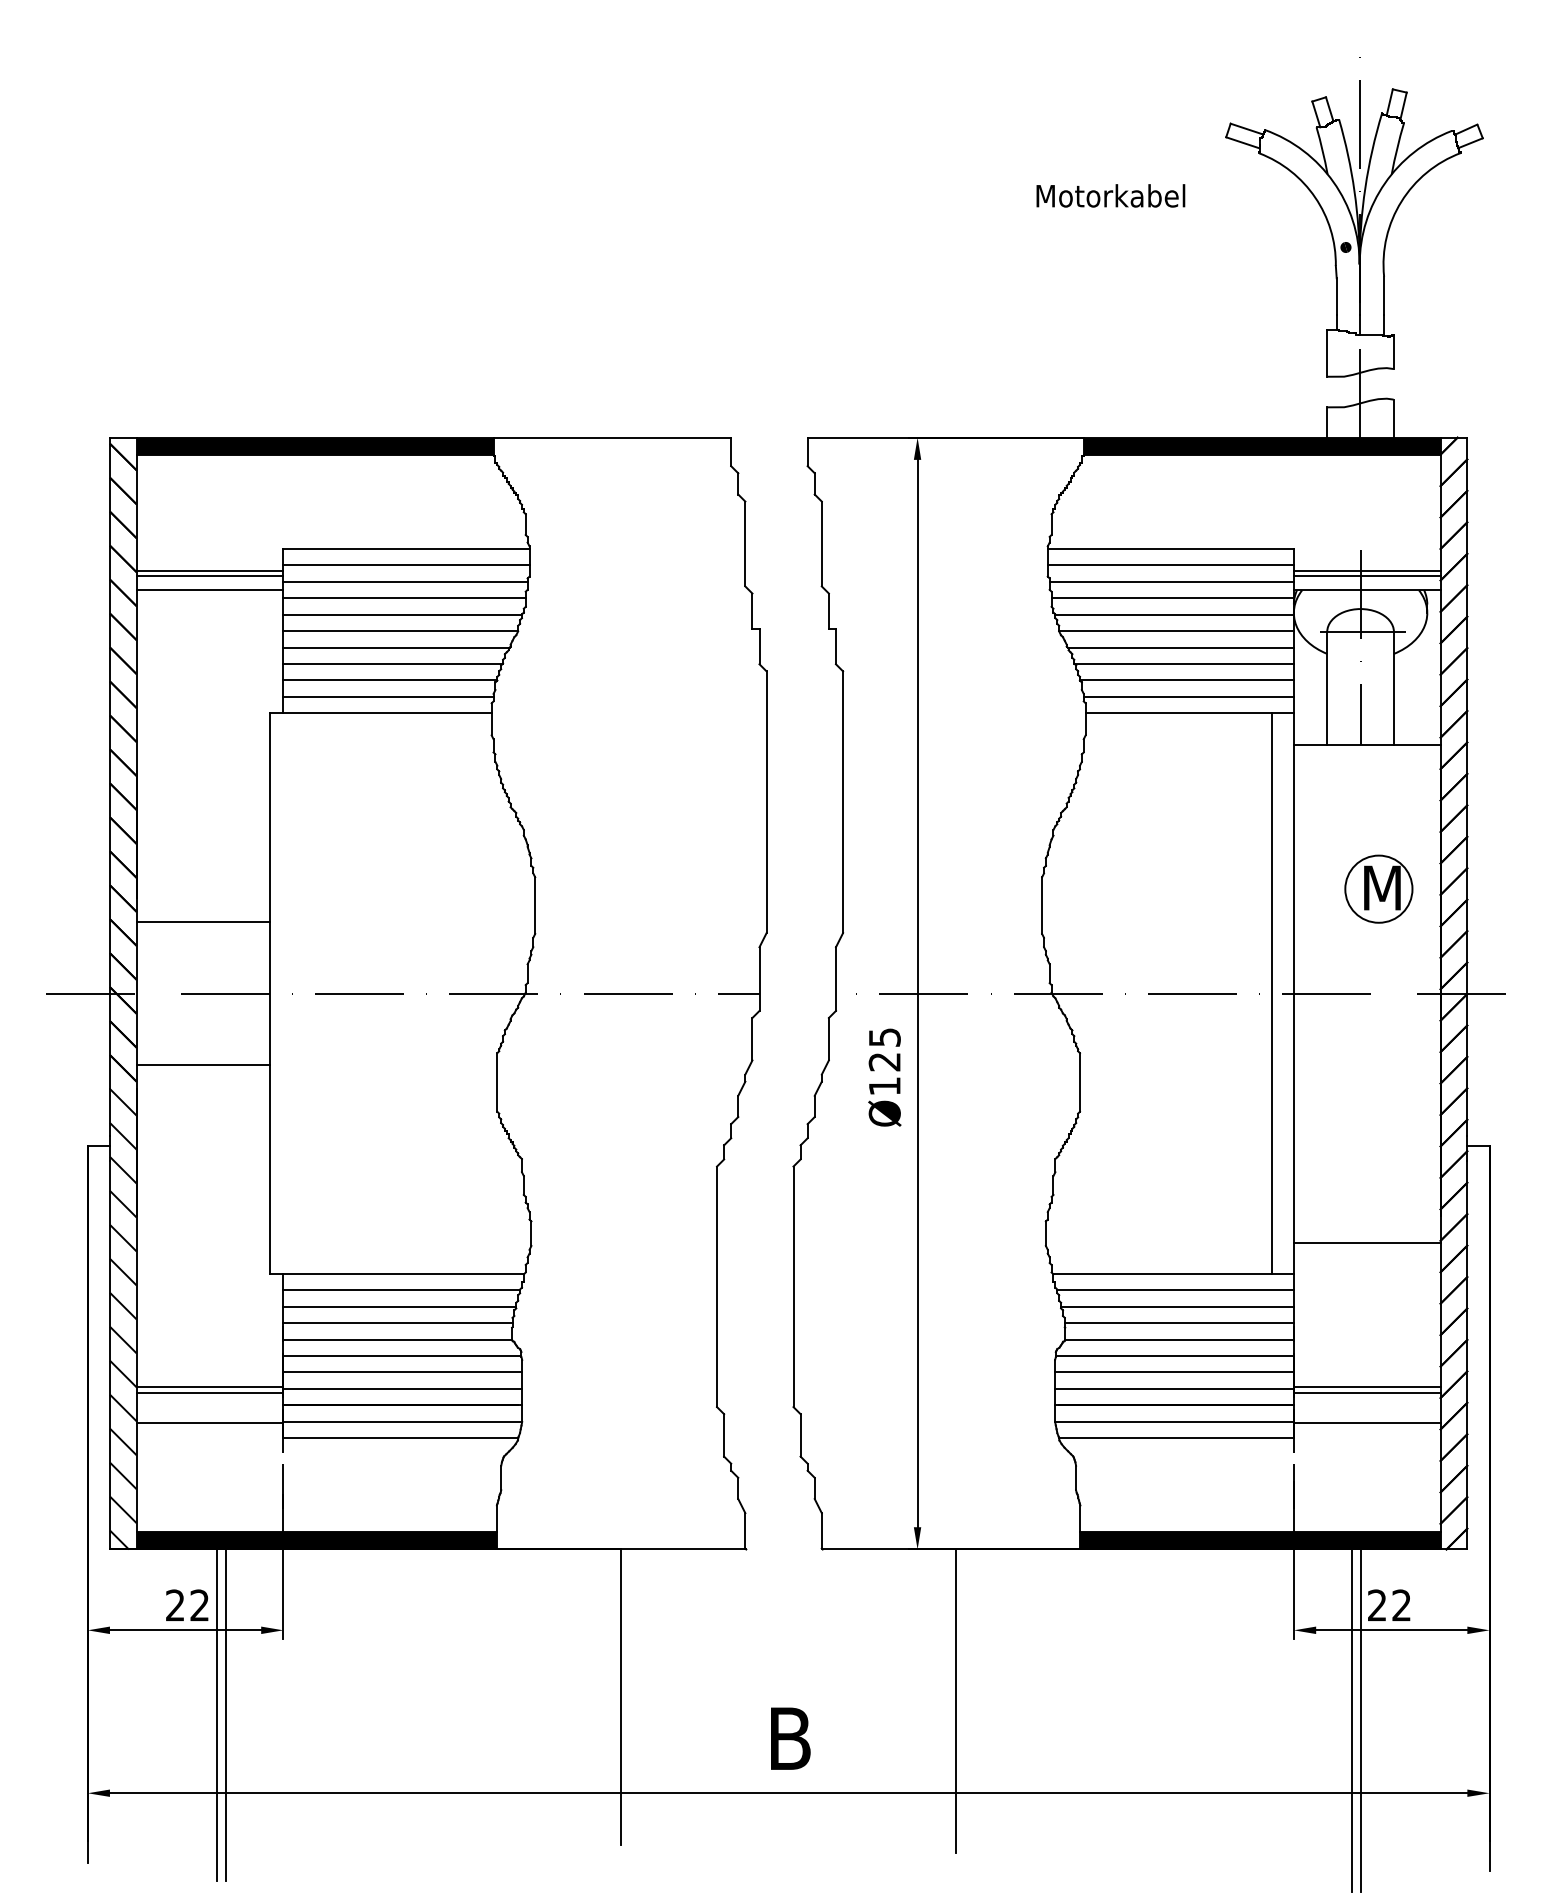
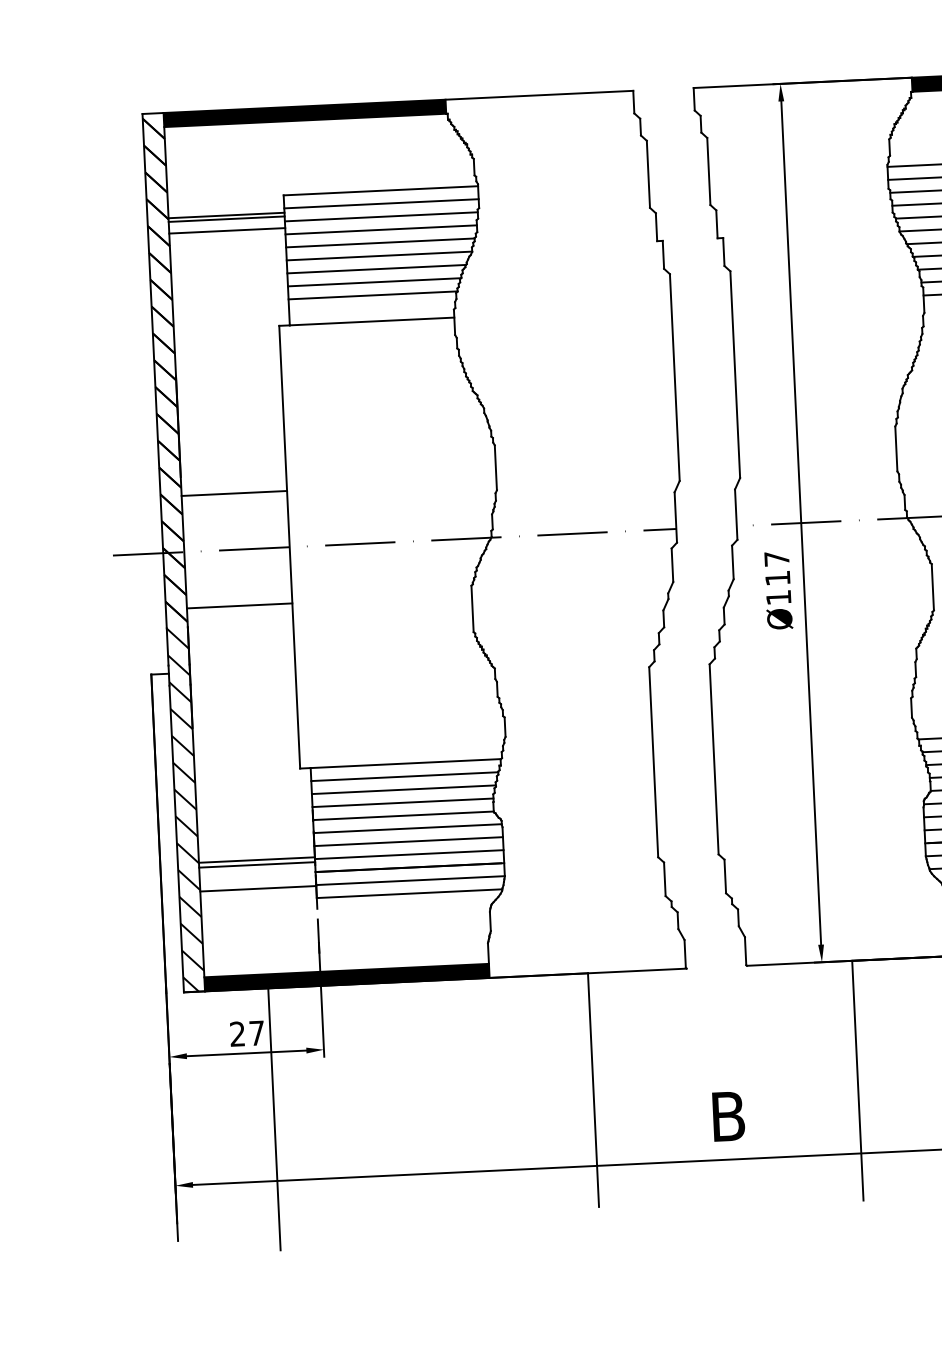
line: (388, 696) -> (372, 308), removed
text: (884, 1049) -> (777, 568), Ø125 -> Ø117
text: (199, 1605) -> (256, 1033), 22 -> 27
line: (225, 1715) -> (281, 1119), removed

